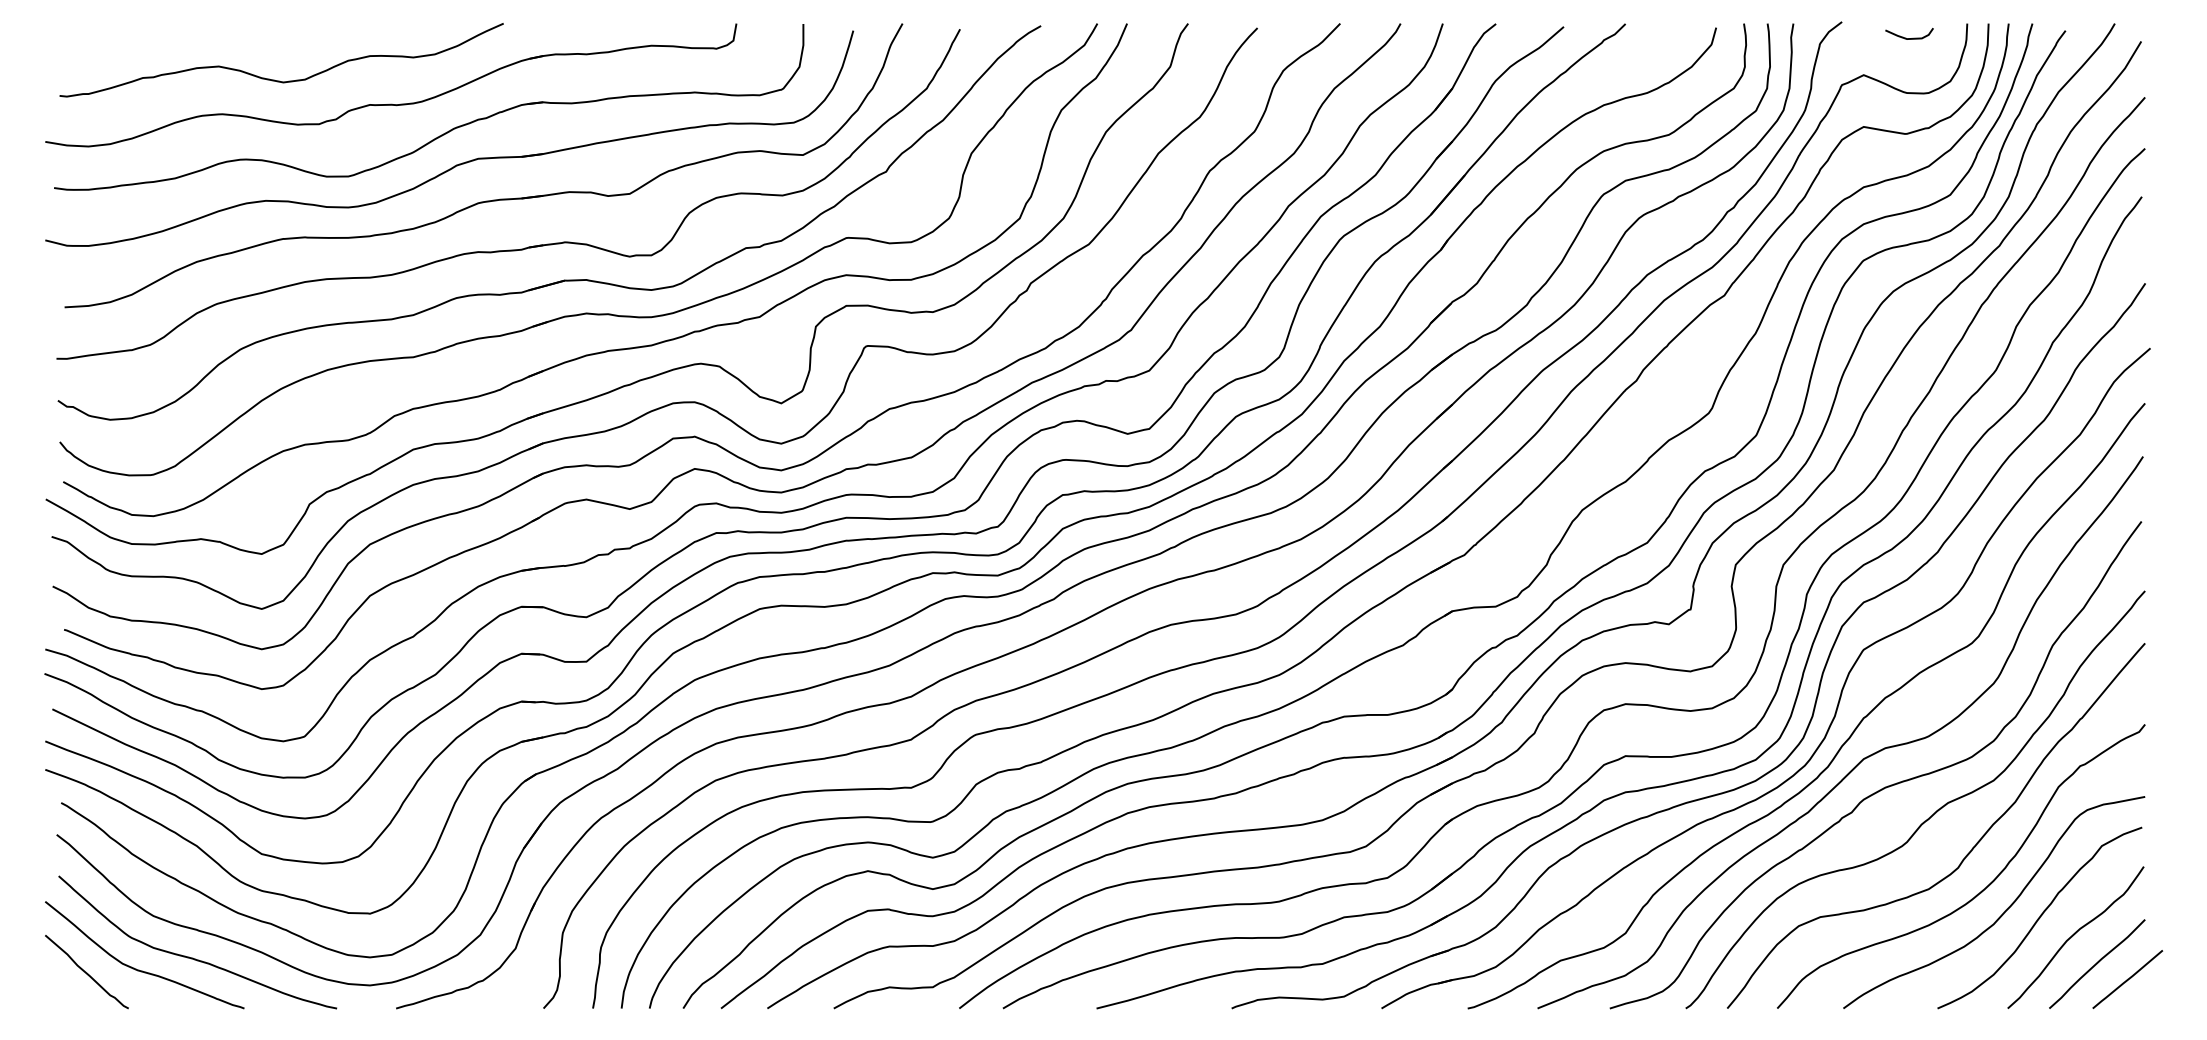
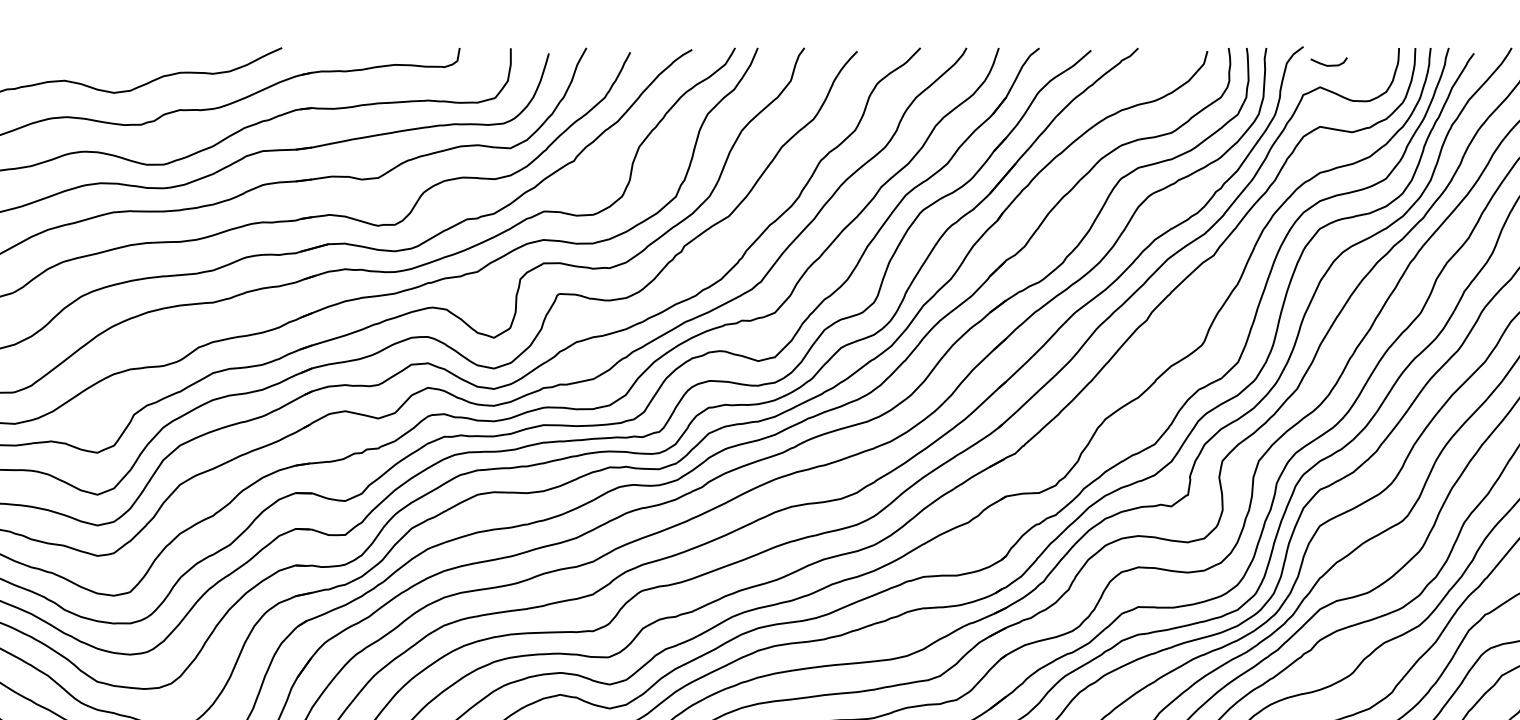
curve: (1906, 37) -> (1326, 64), moved

